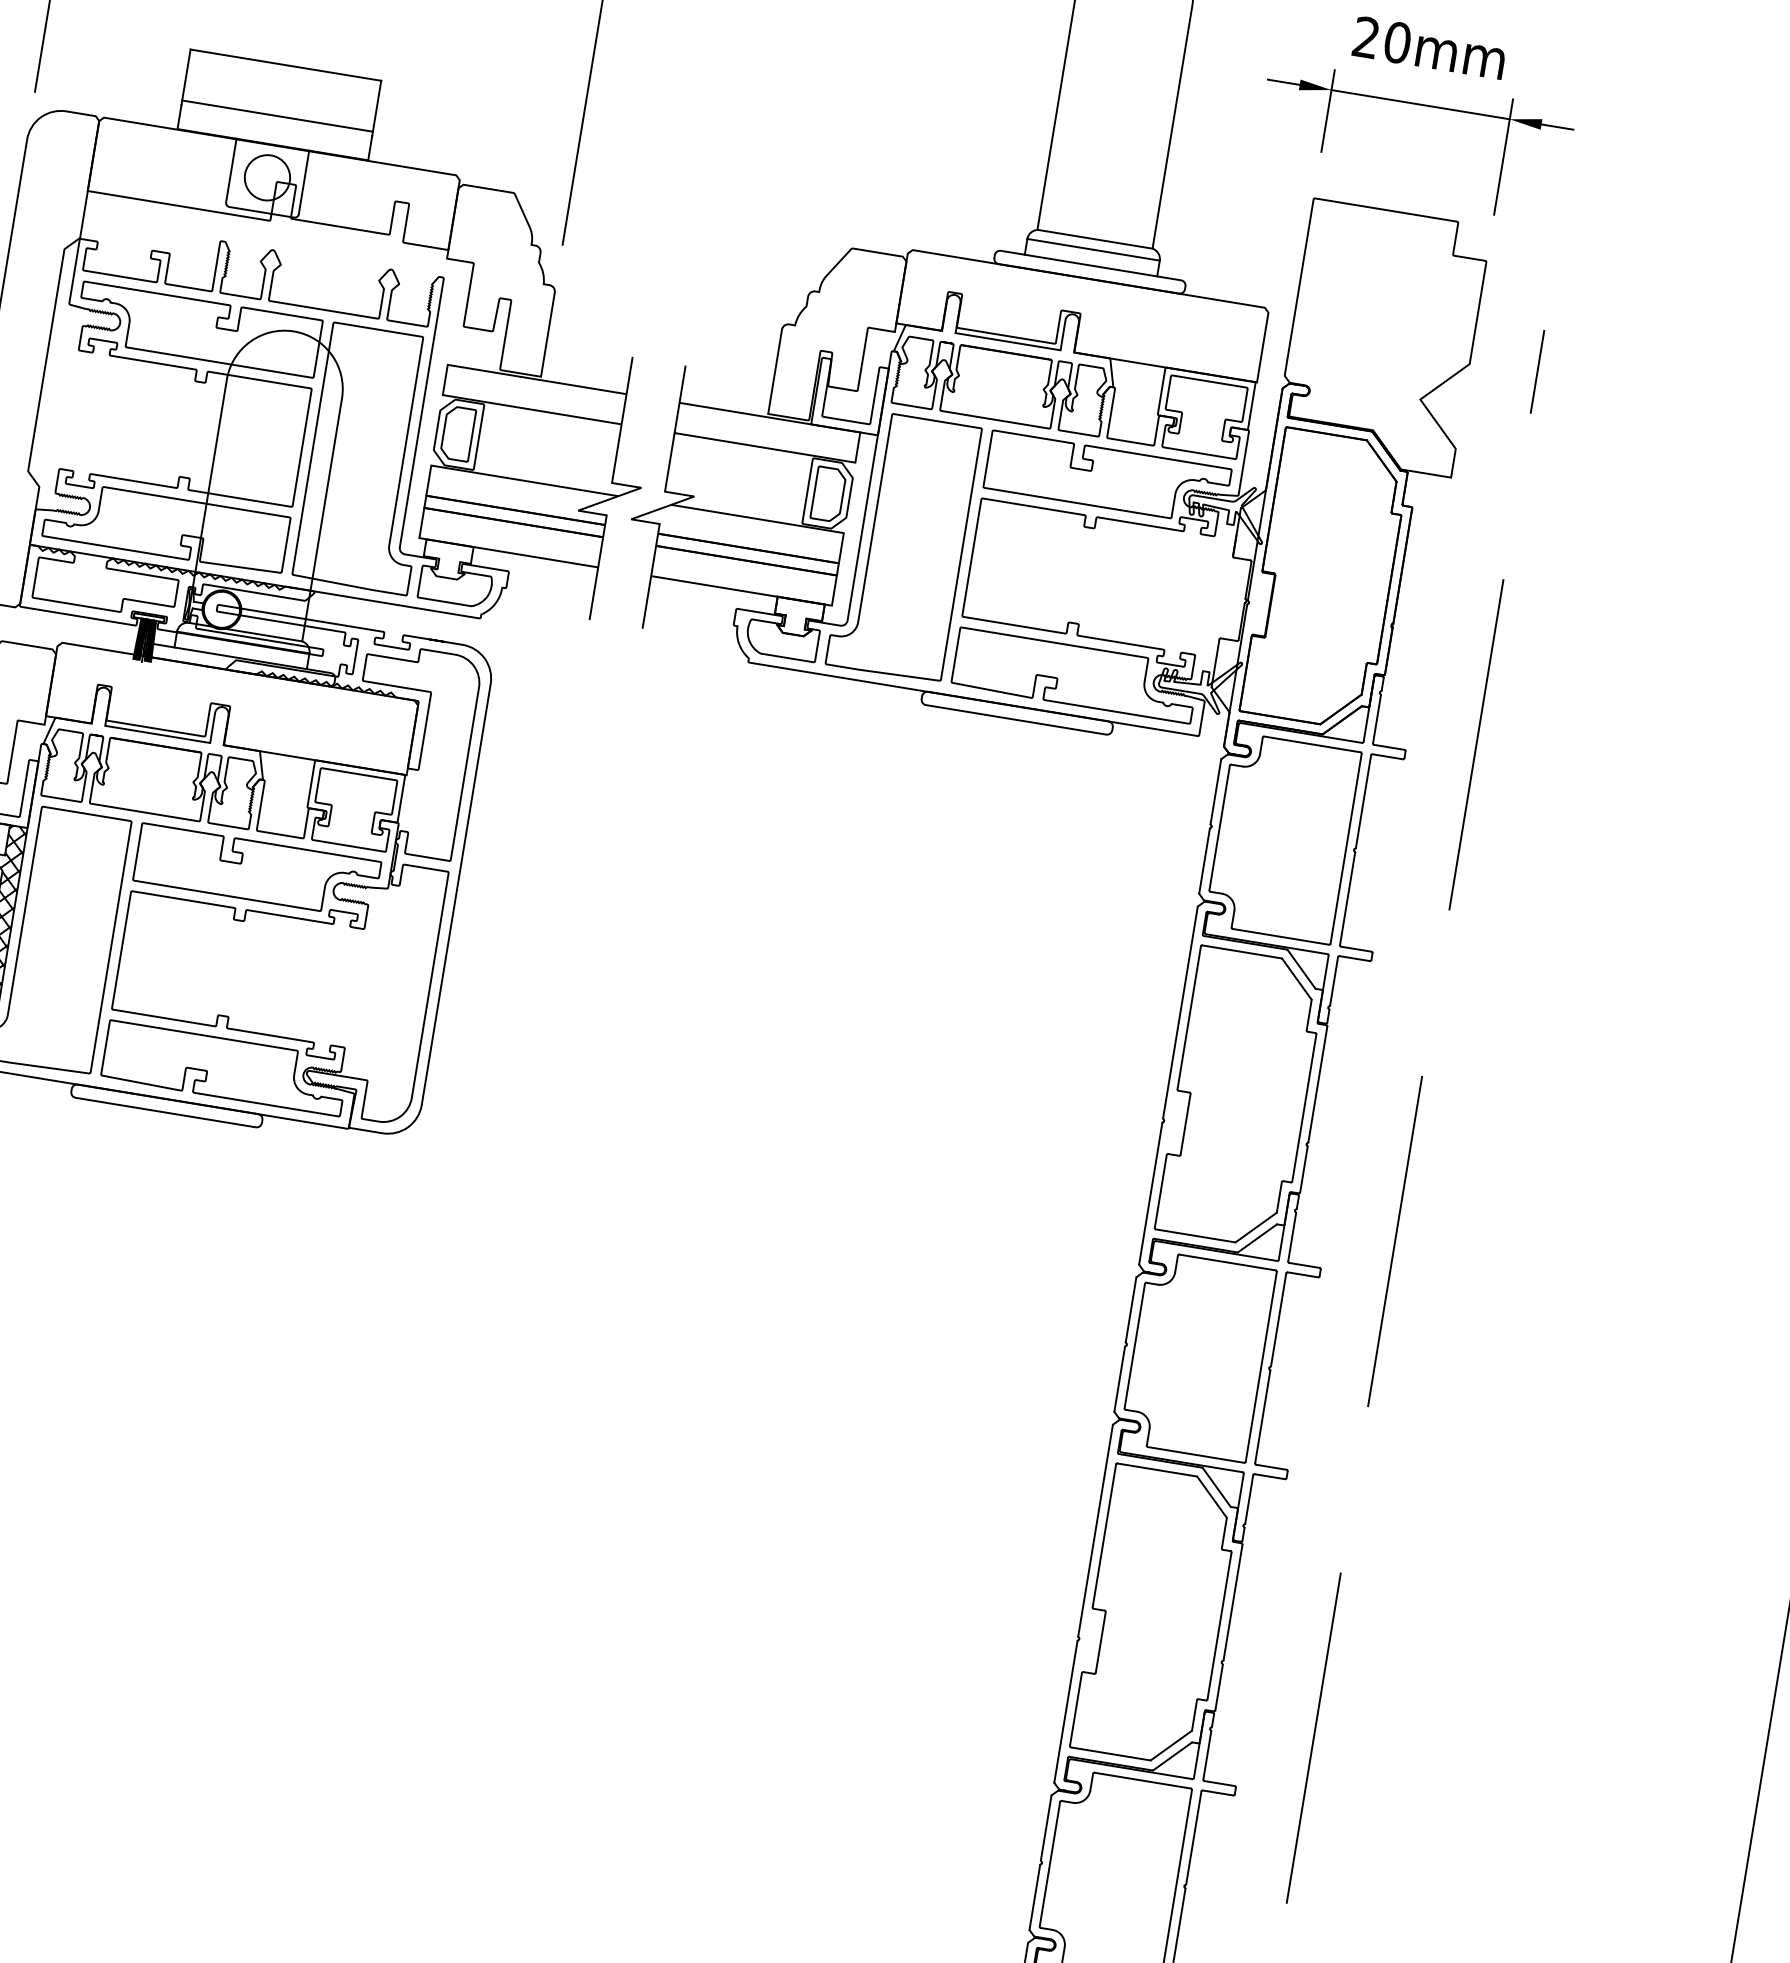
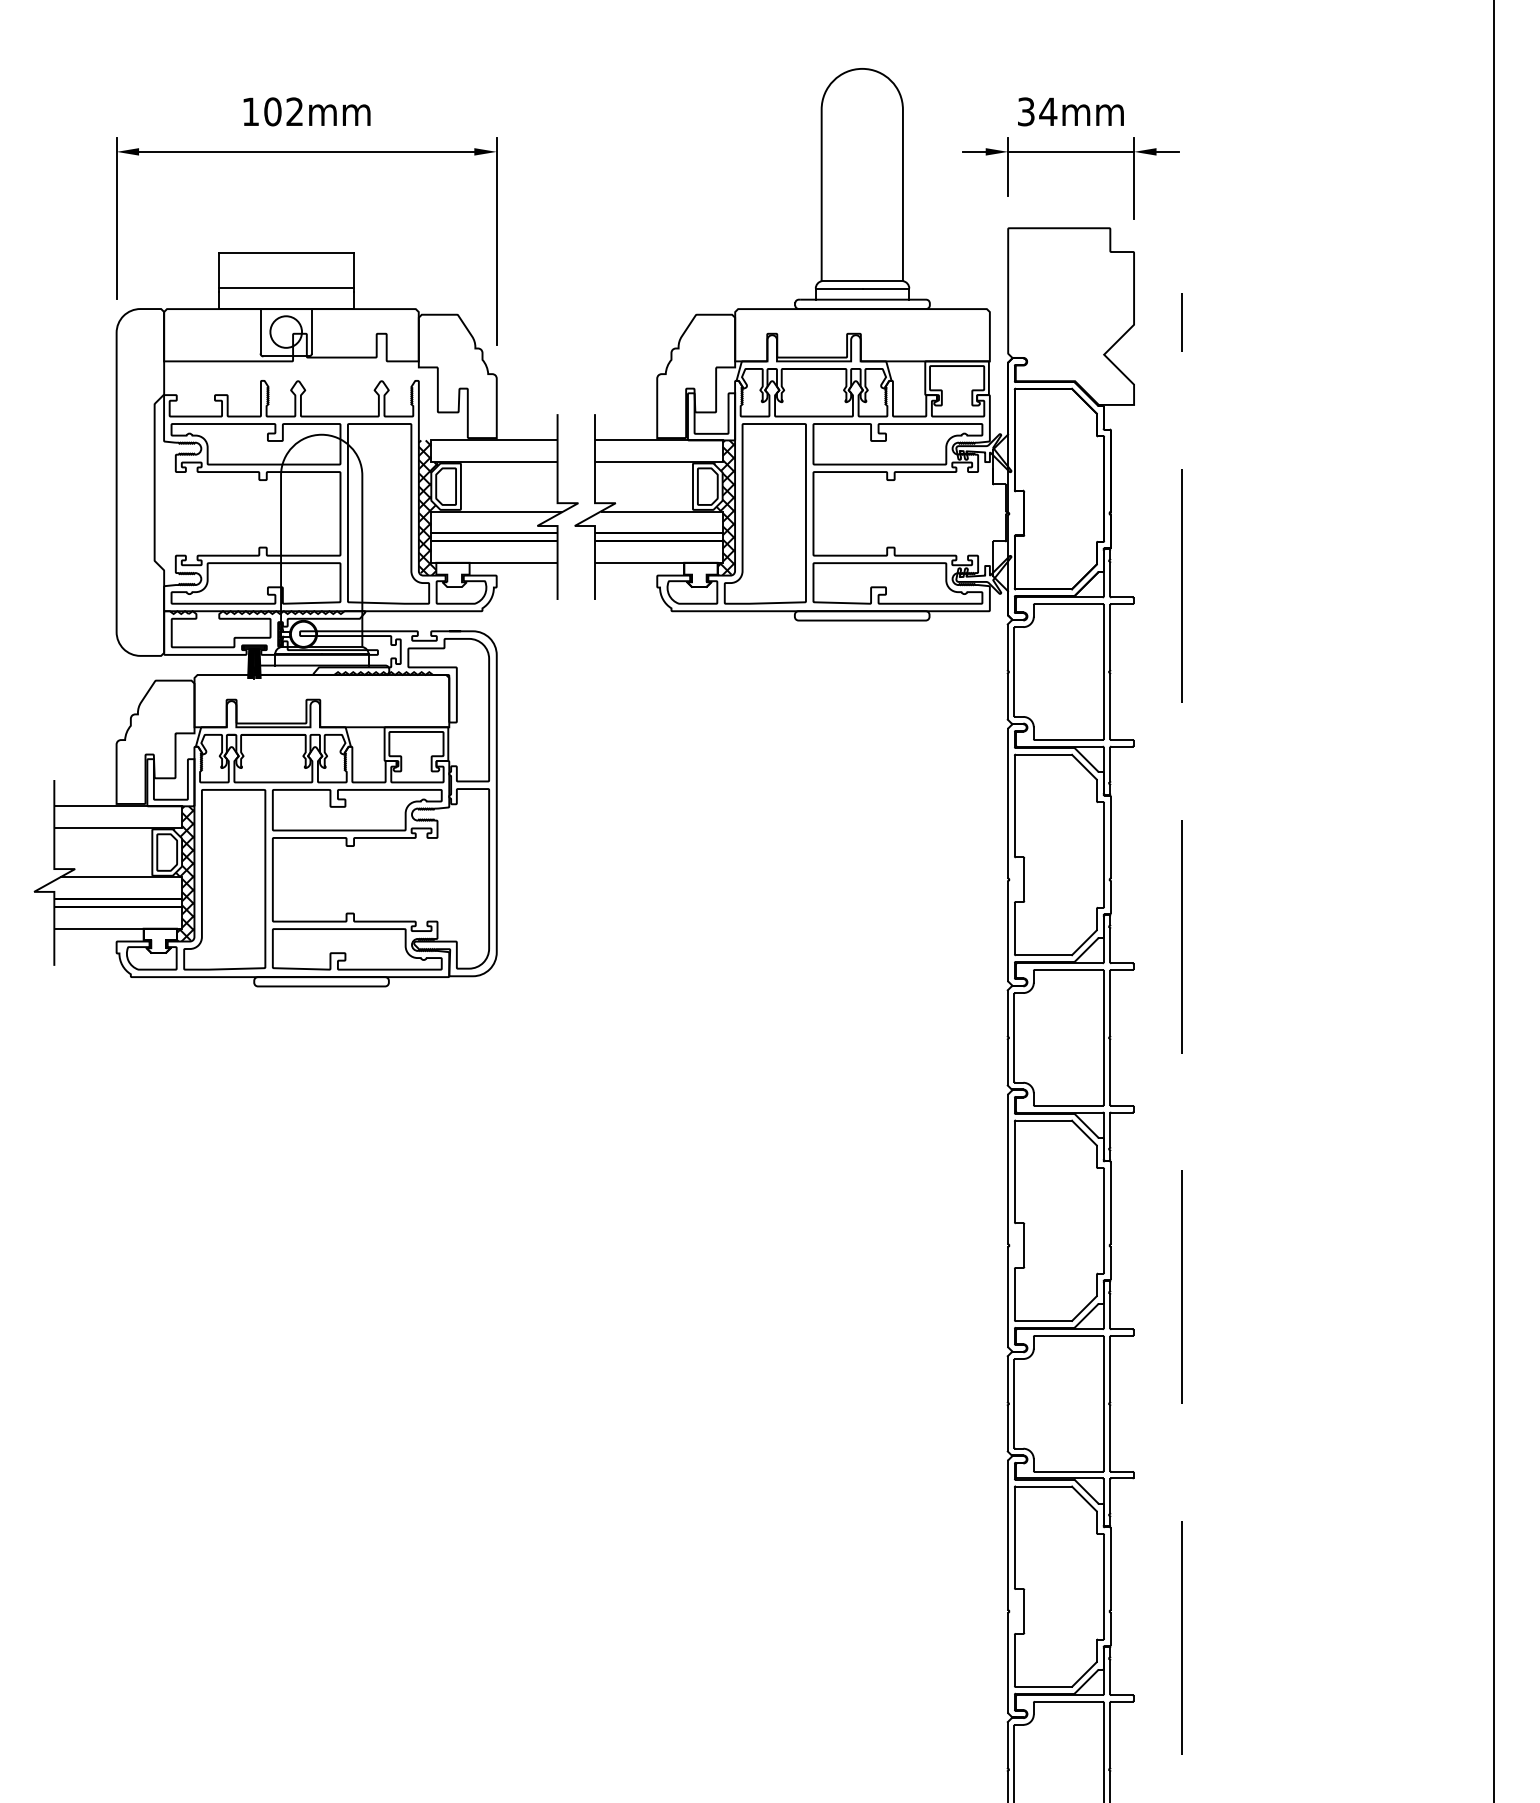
text: (1382, 39) -> (1037, 111), 20mm -> 34mm
hatch: (428, 459) -> (428, 507), added
hatch: (847, 527) -> (724, 507), added

